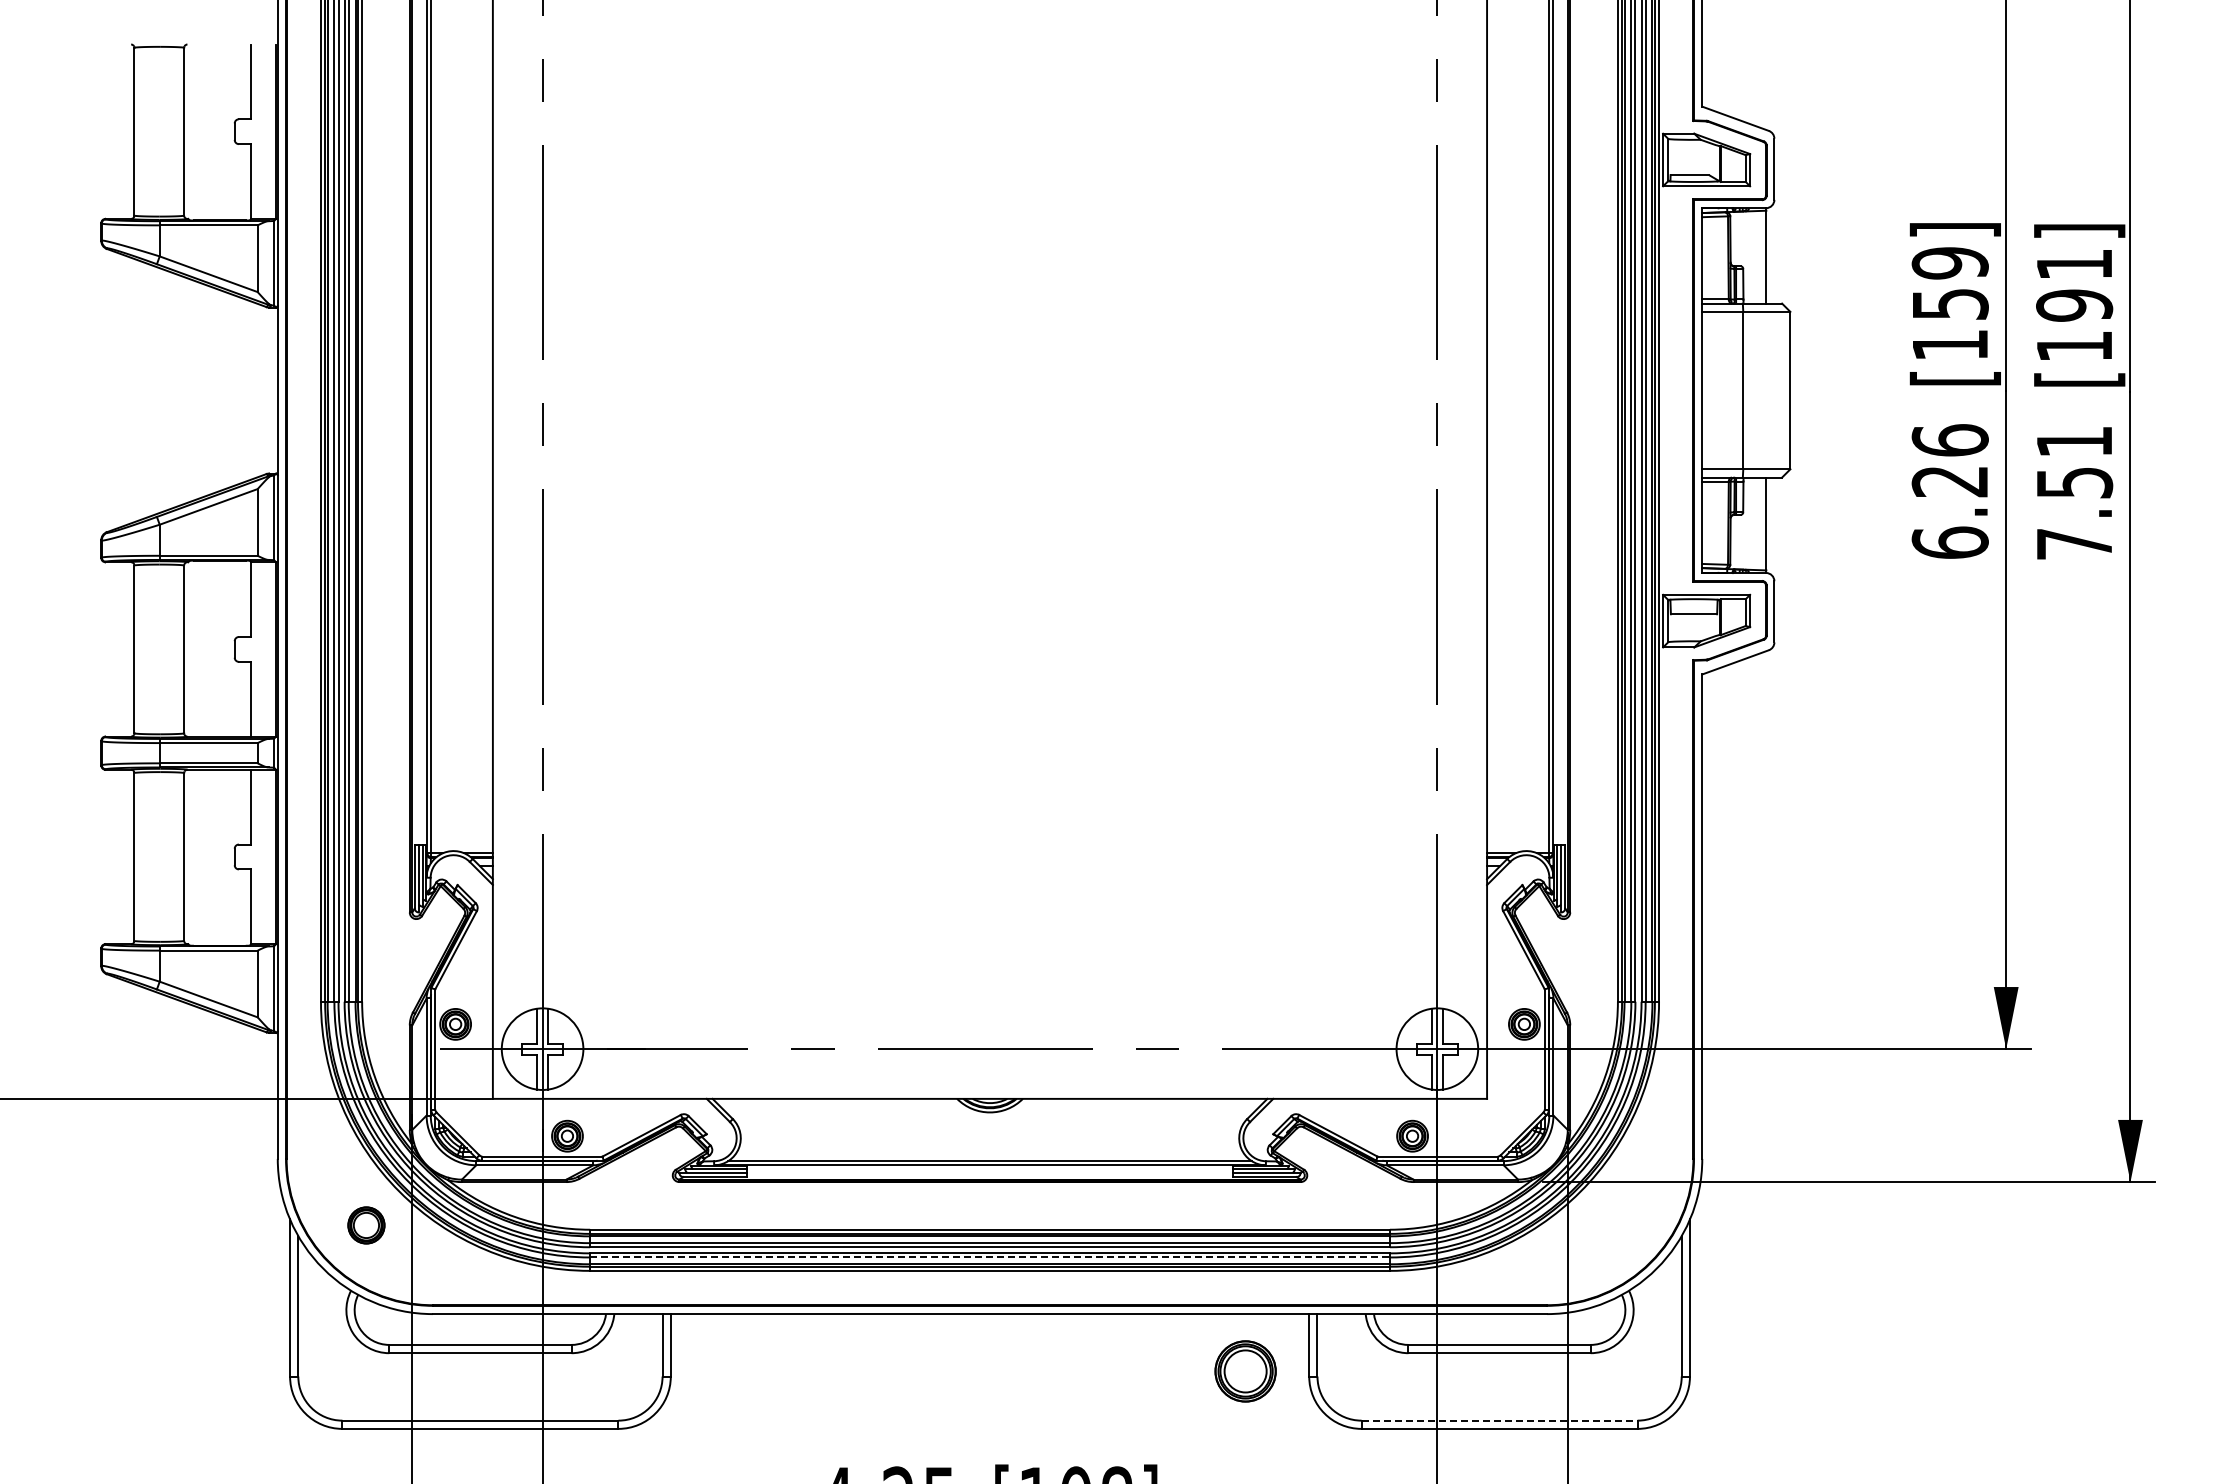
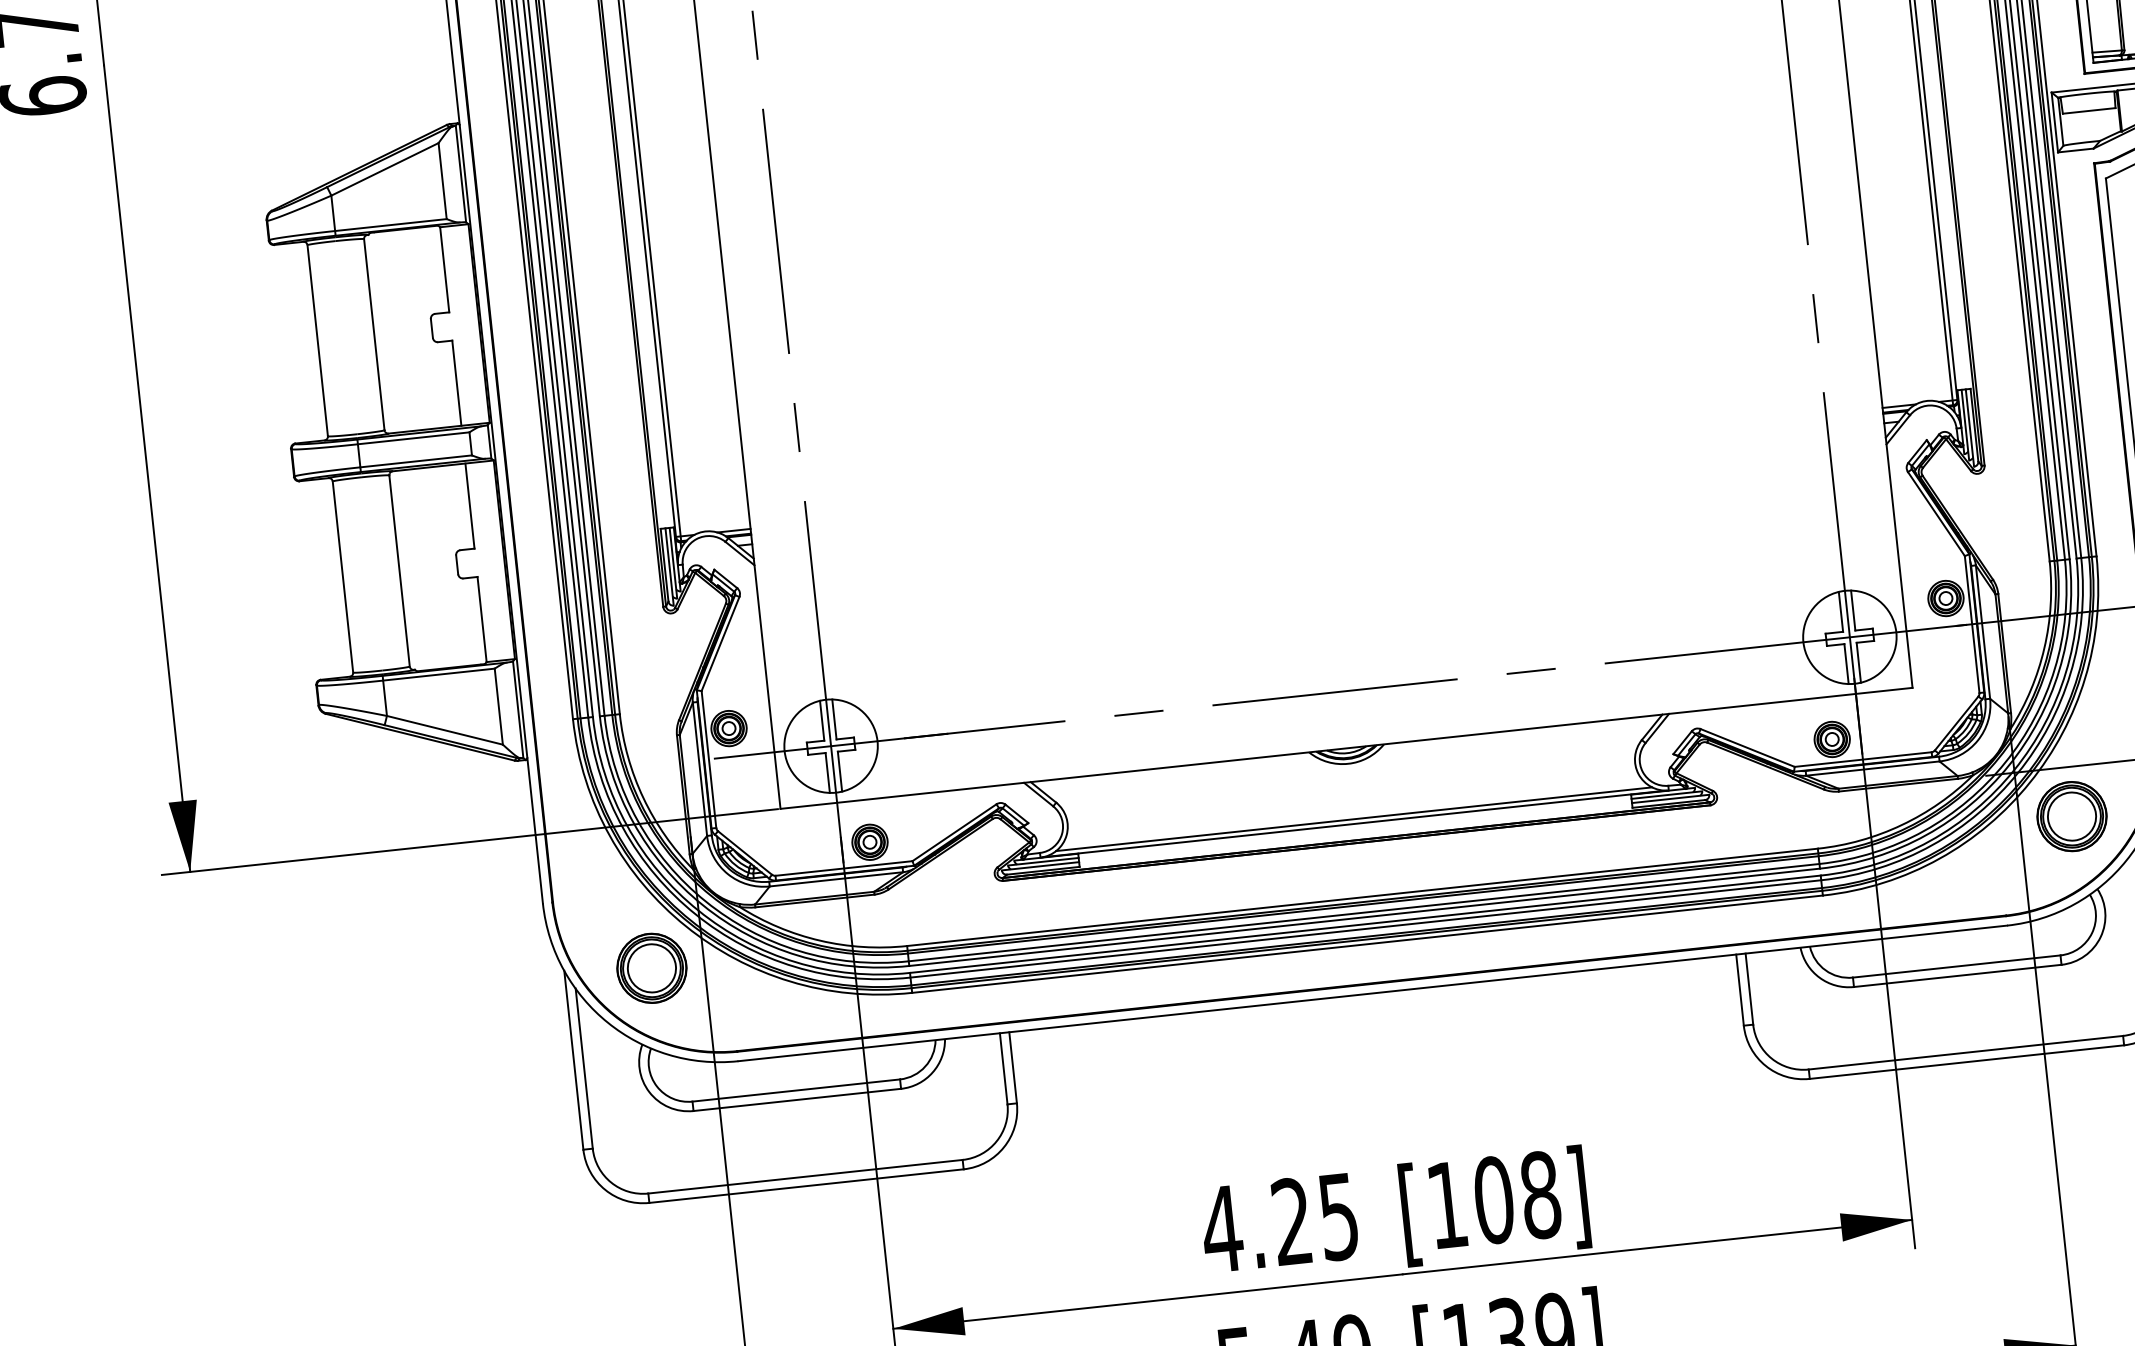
part: (366, 1225) -> (652, 968), size x1.67
line: (990, 1257) -> (1366, 928), dashed -> solid
part: (1245, 1371) -> (2071, 816), moved
line: (1500, 1420) -> (1966, 1052), dashed -> solid

